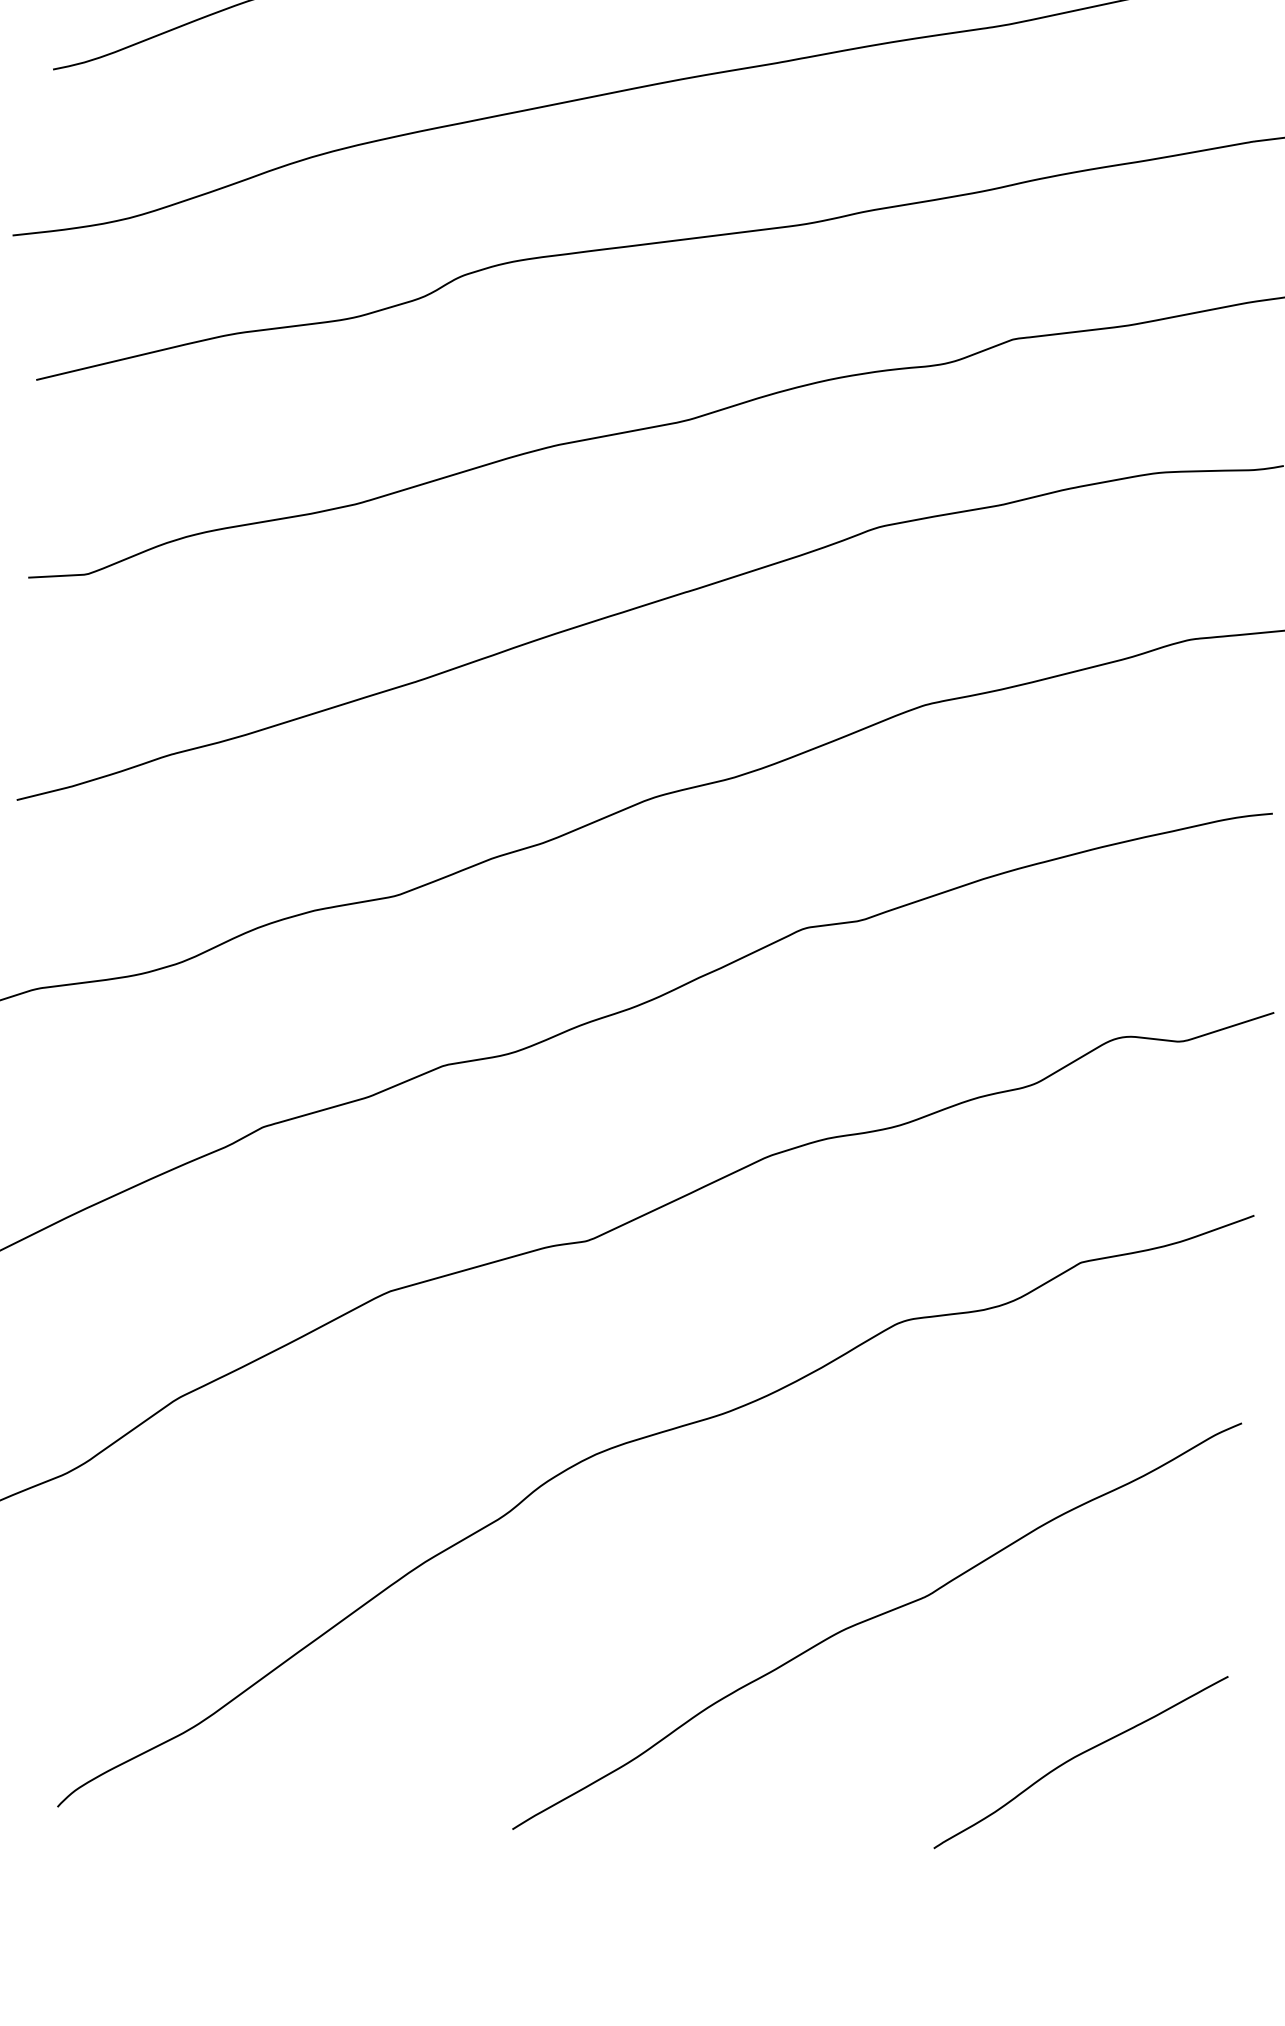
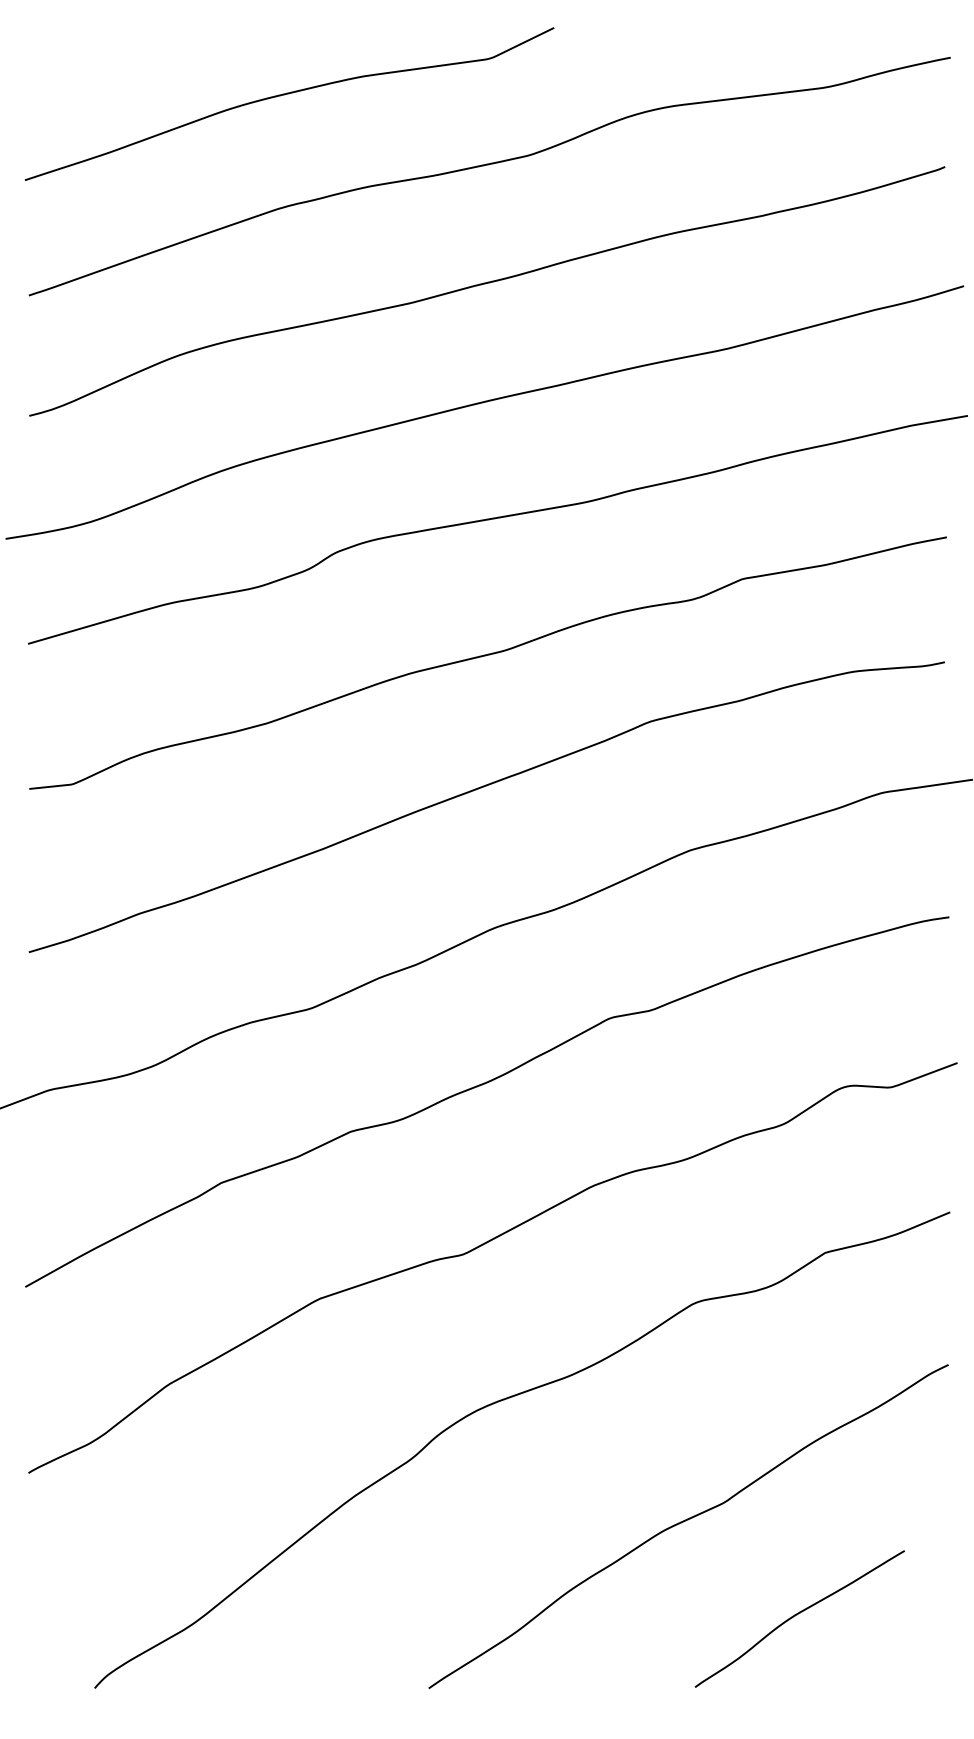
curve: (1078, 1757) -> (797, 1615), moved

